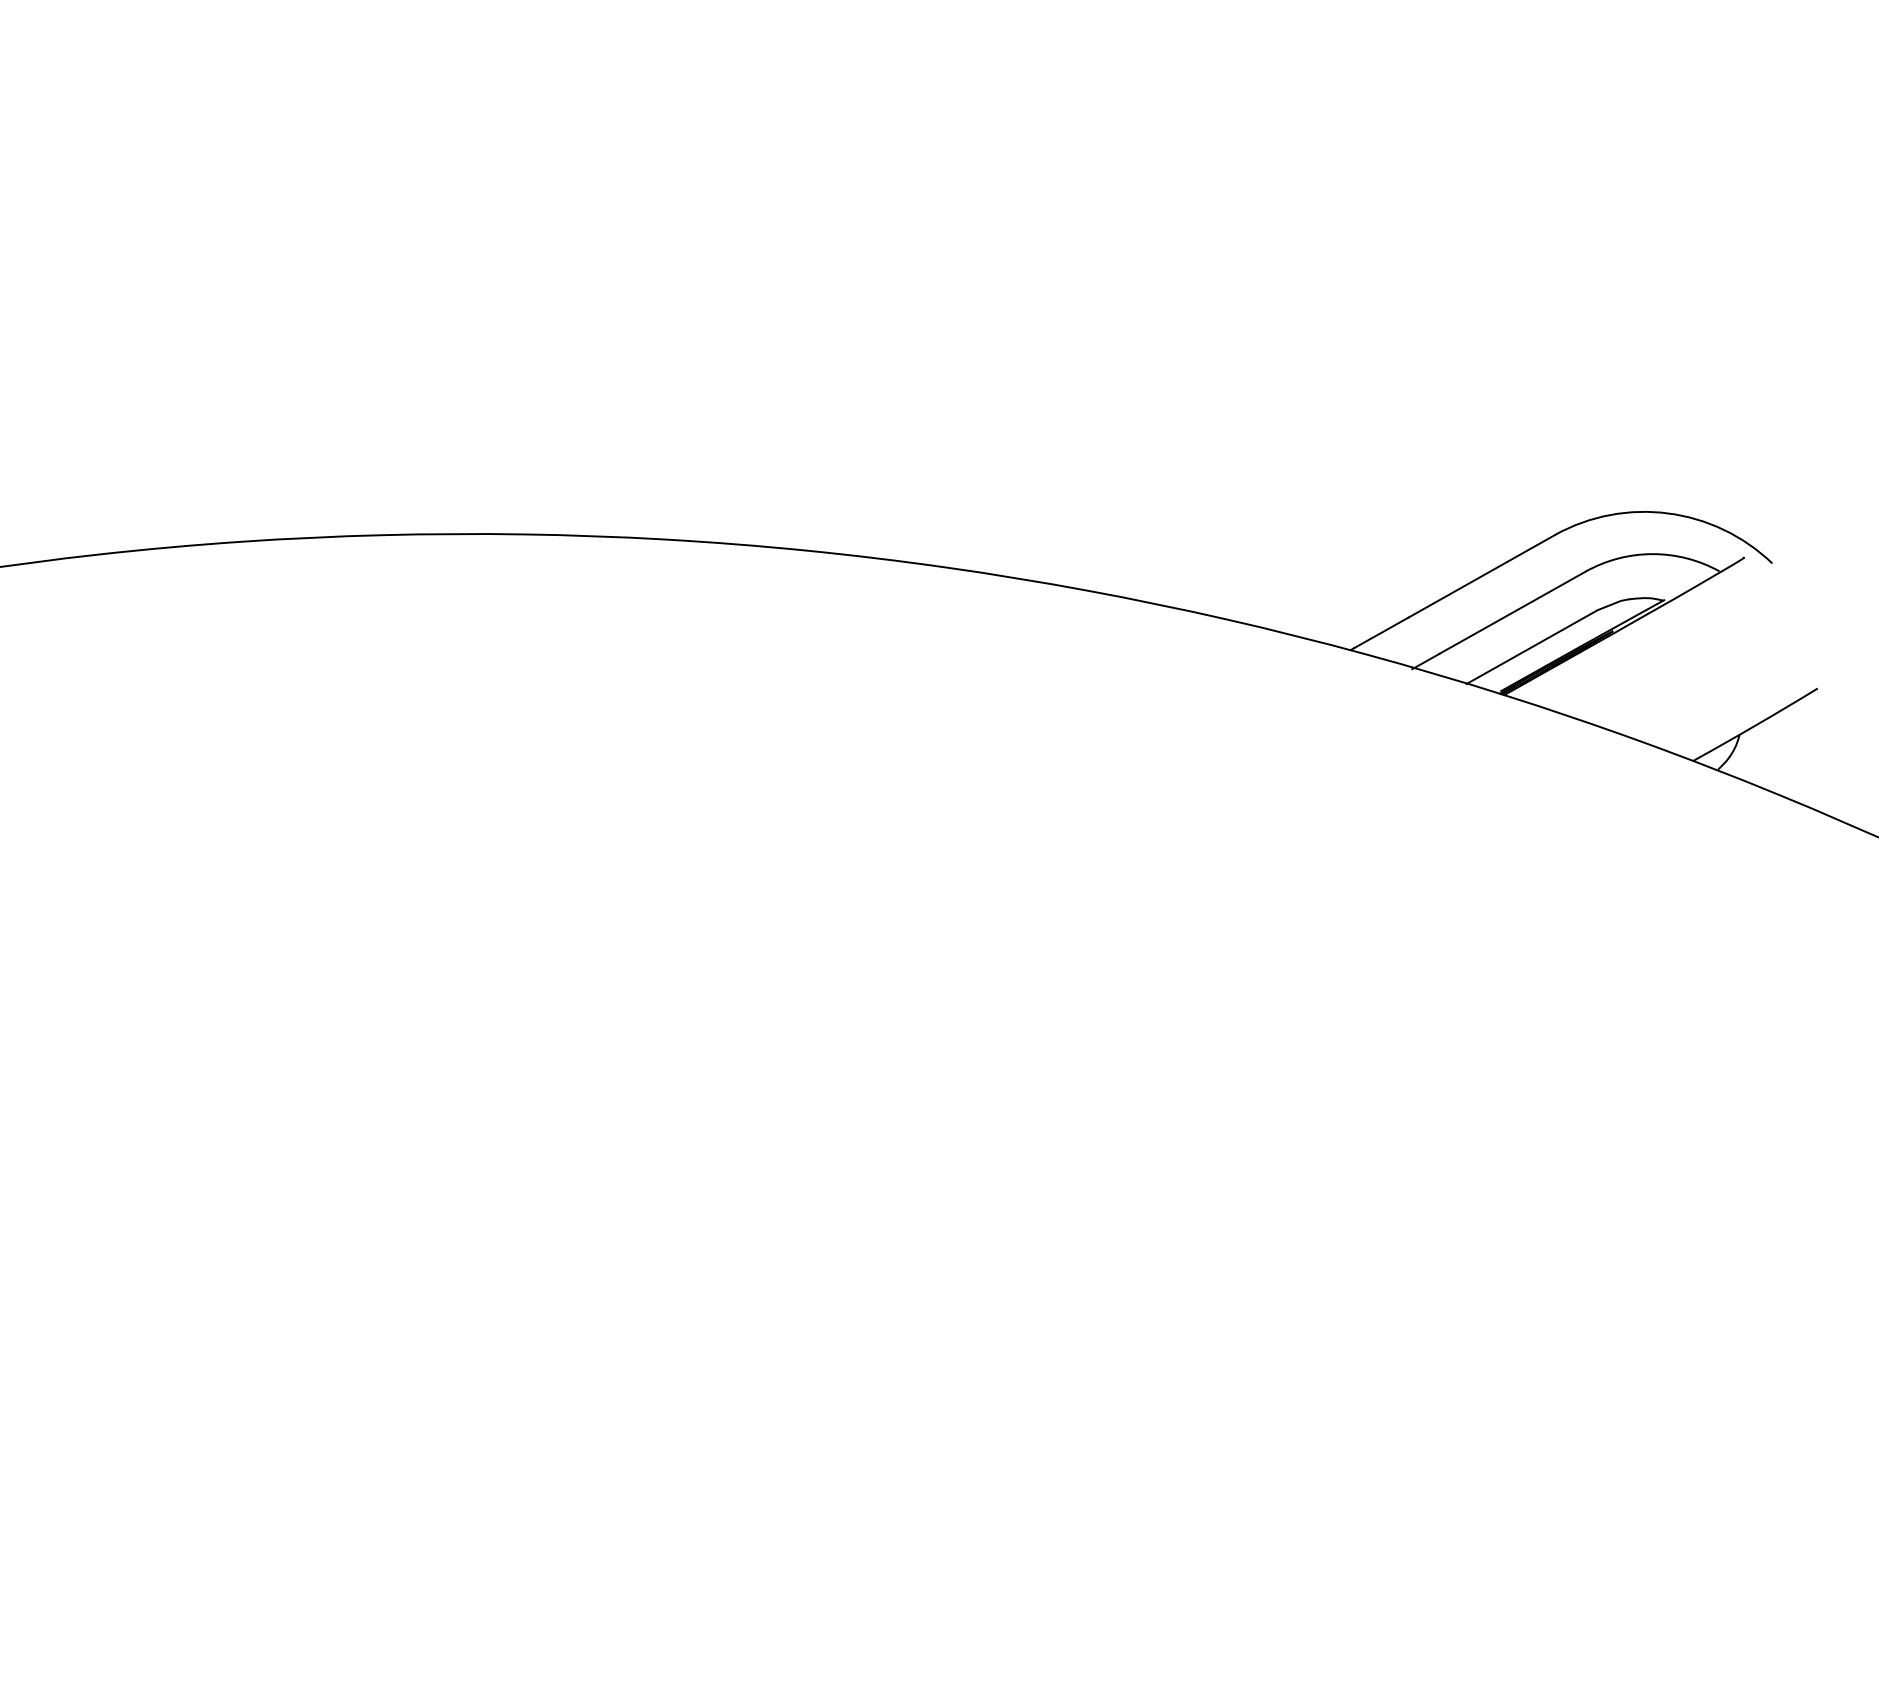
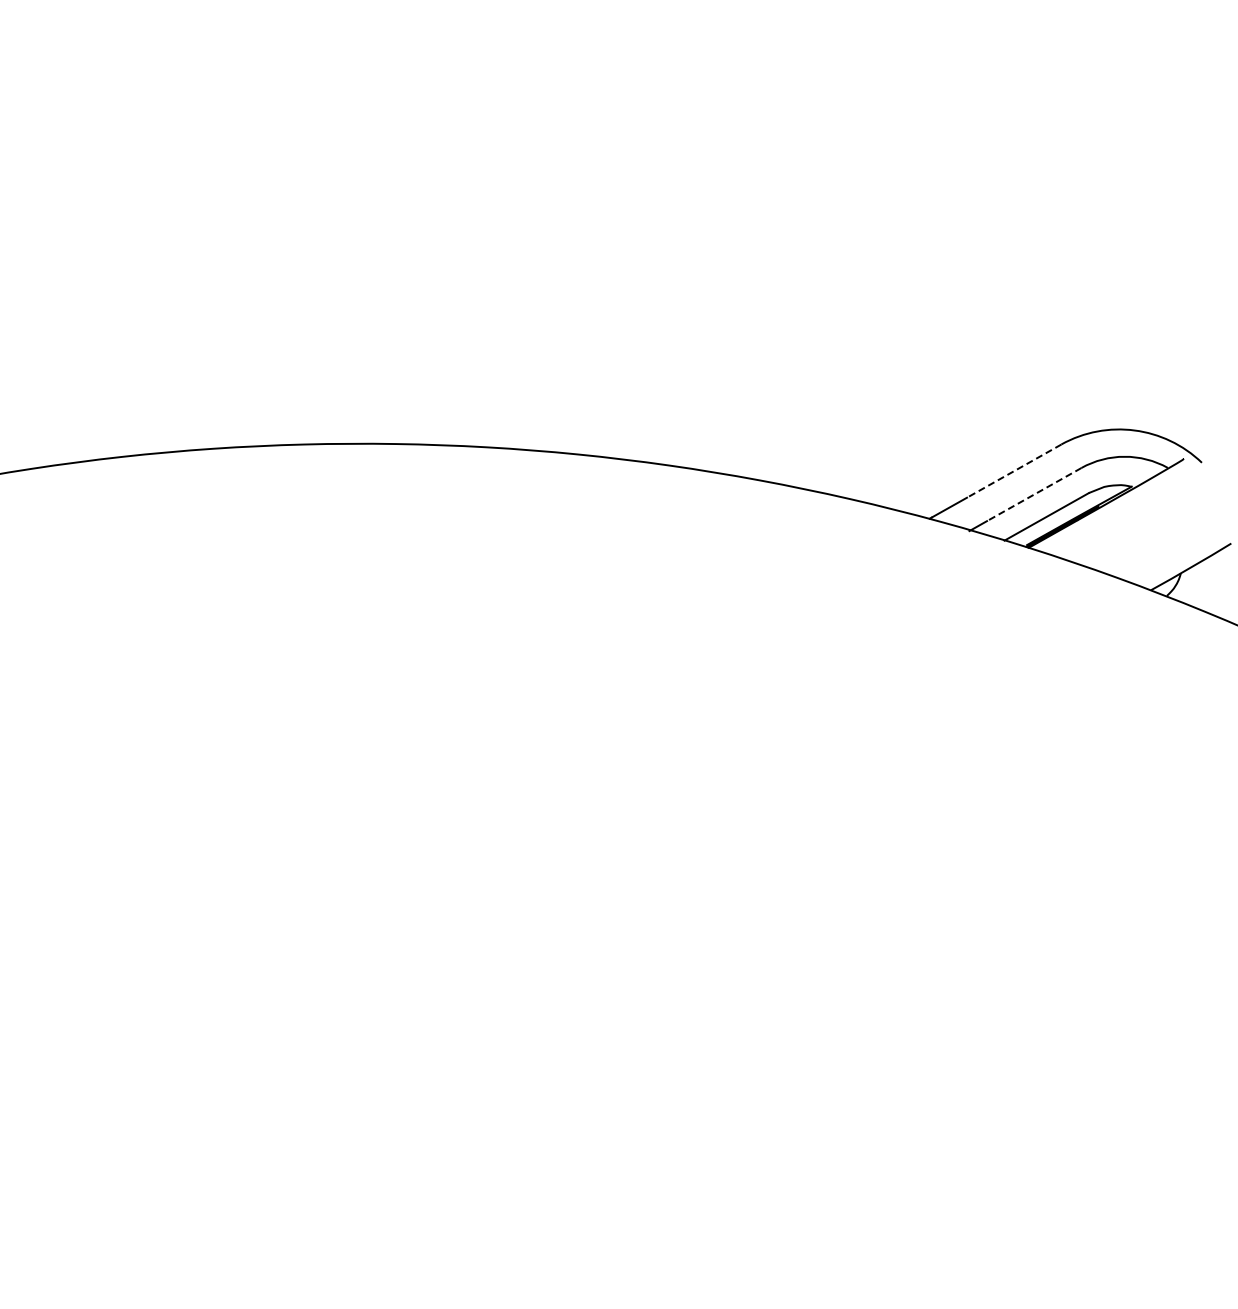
line: (1480, 576) -> (1013, 471), solid -> dashed
line: (1511, 612) -> (1033, 494), solid -> dashed

